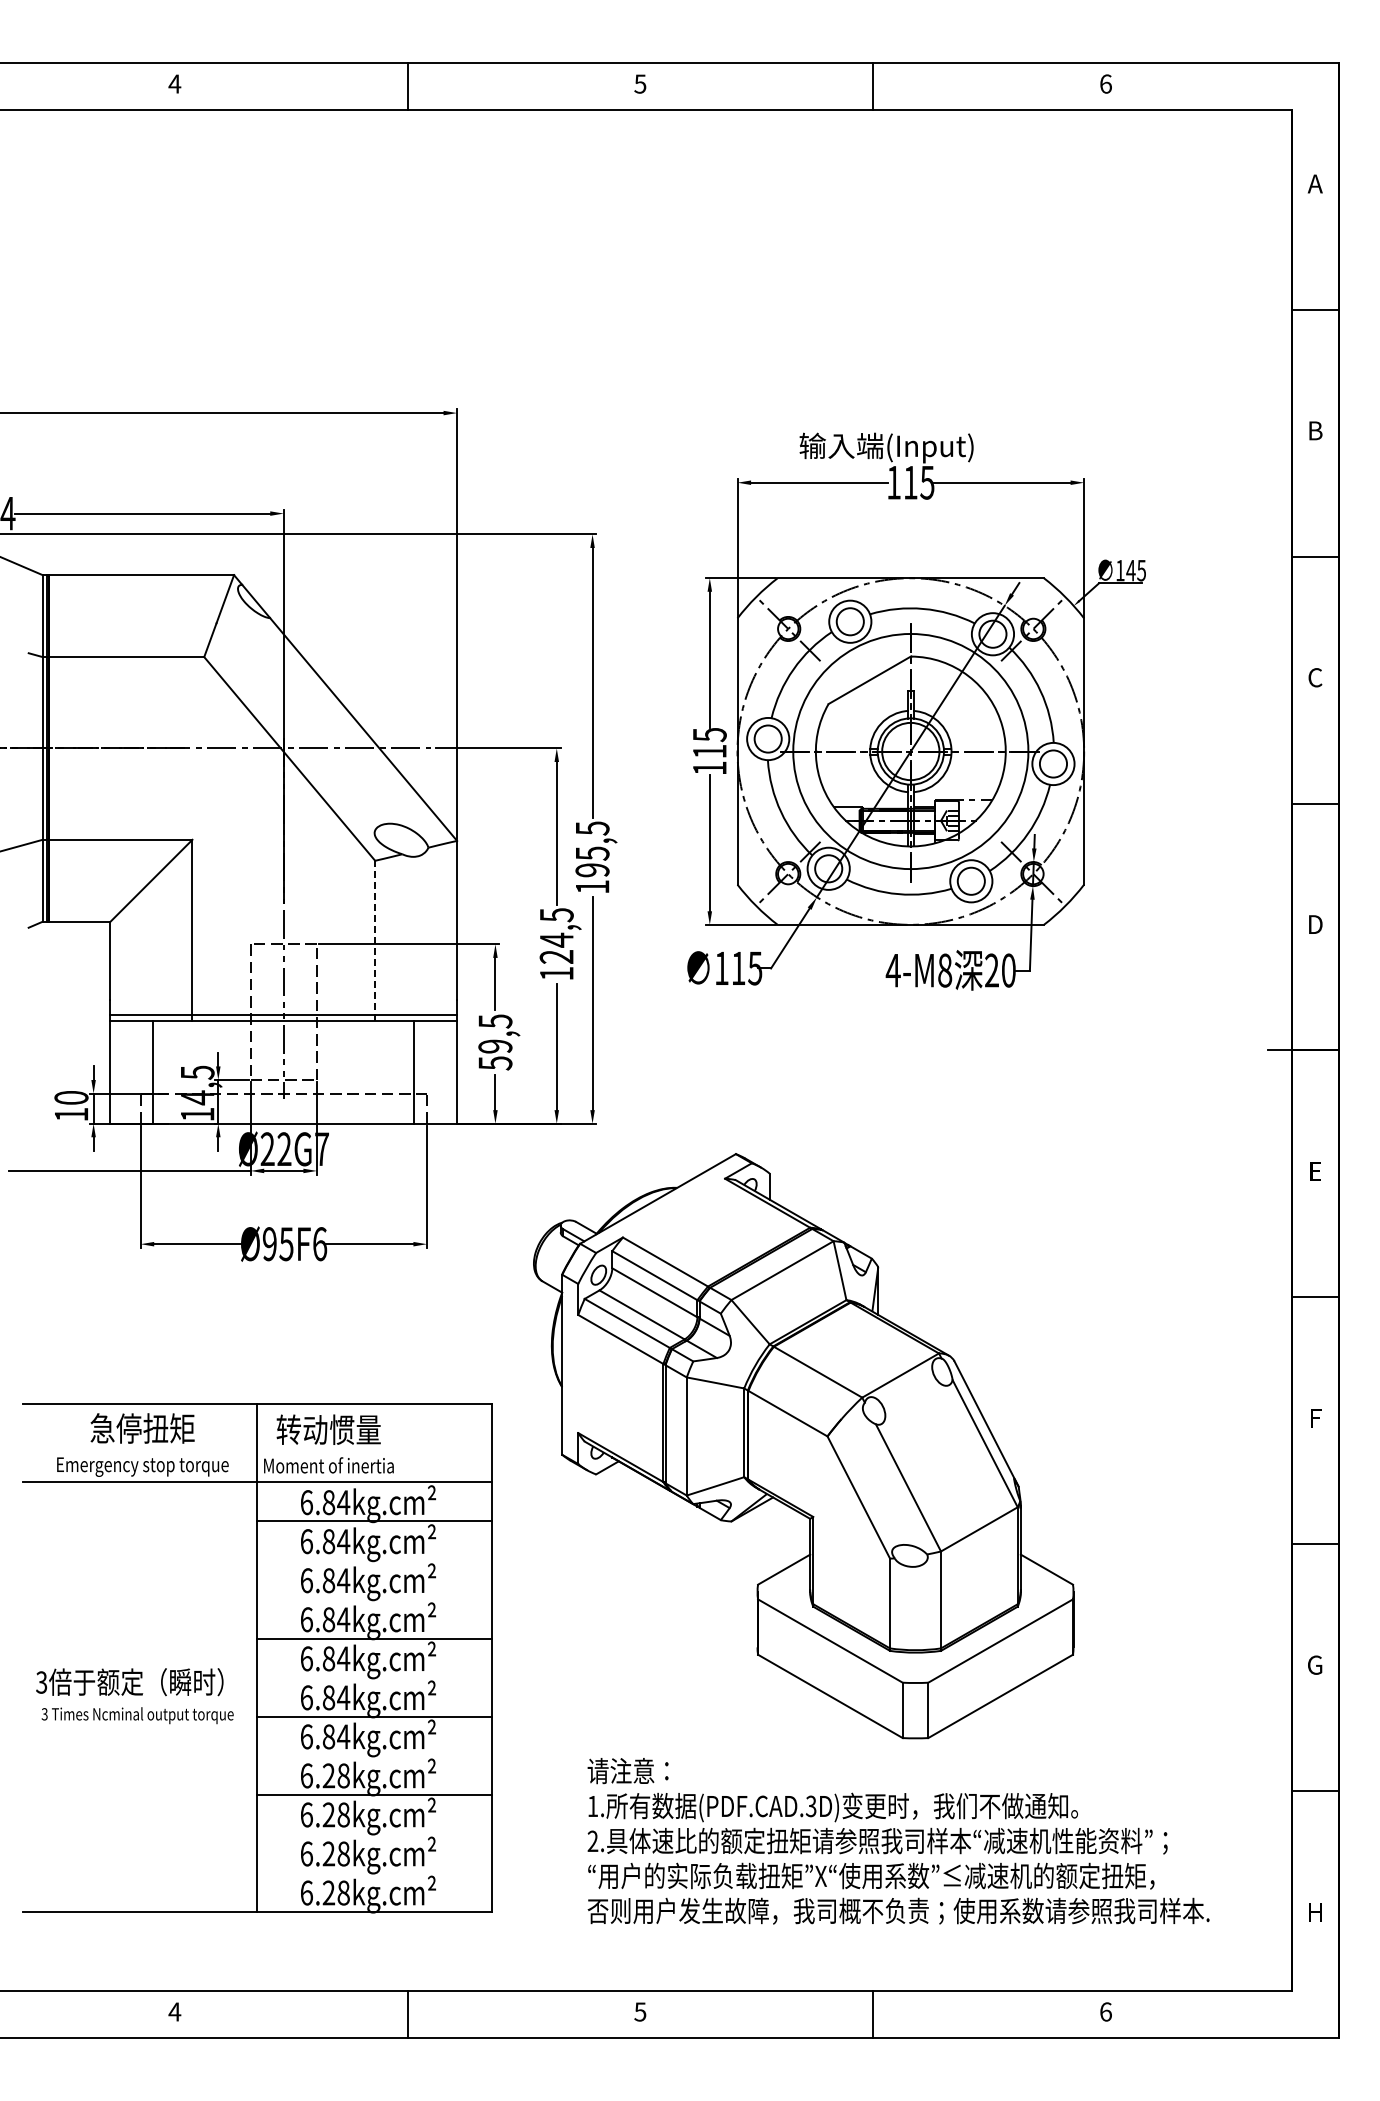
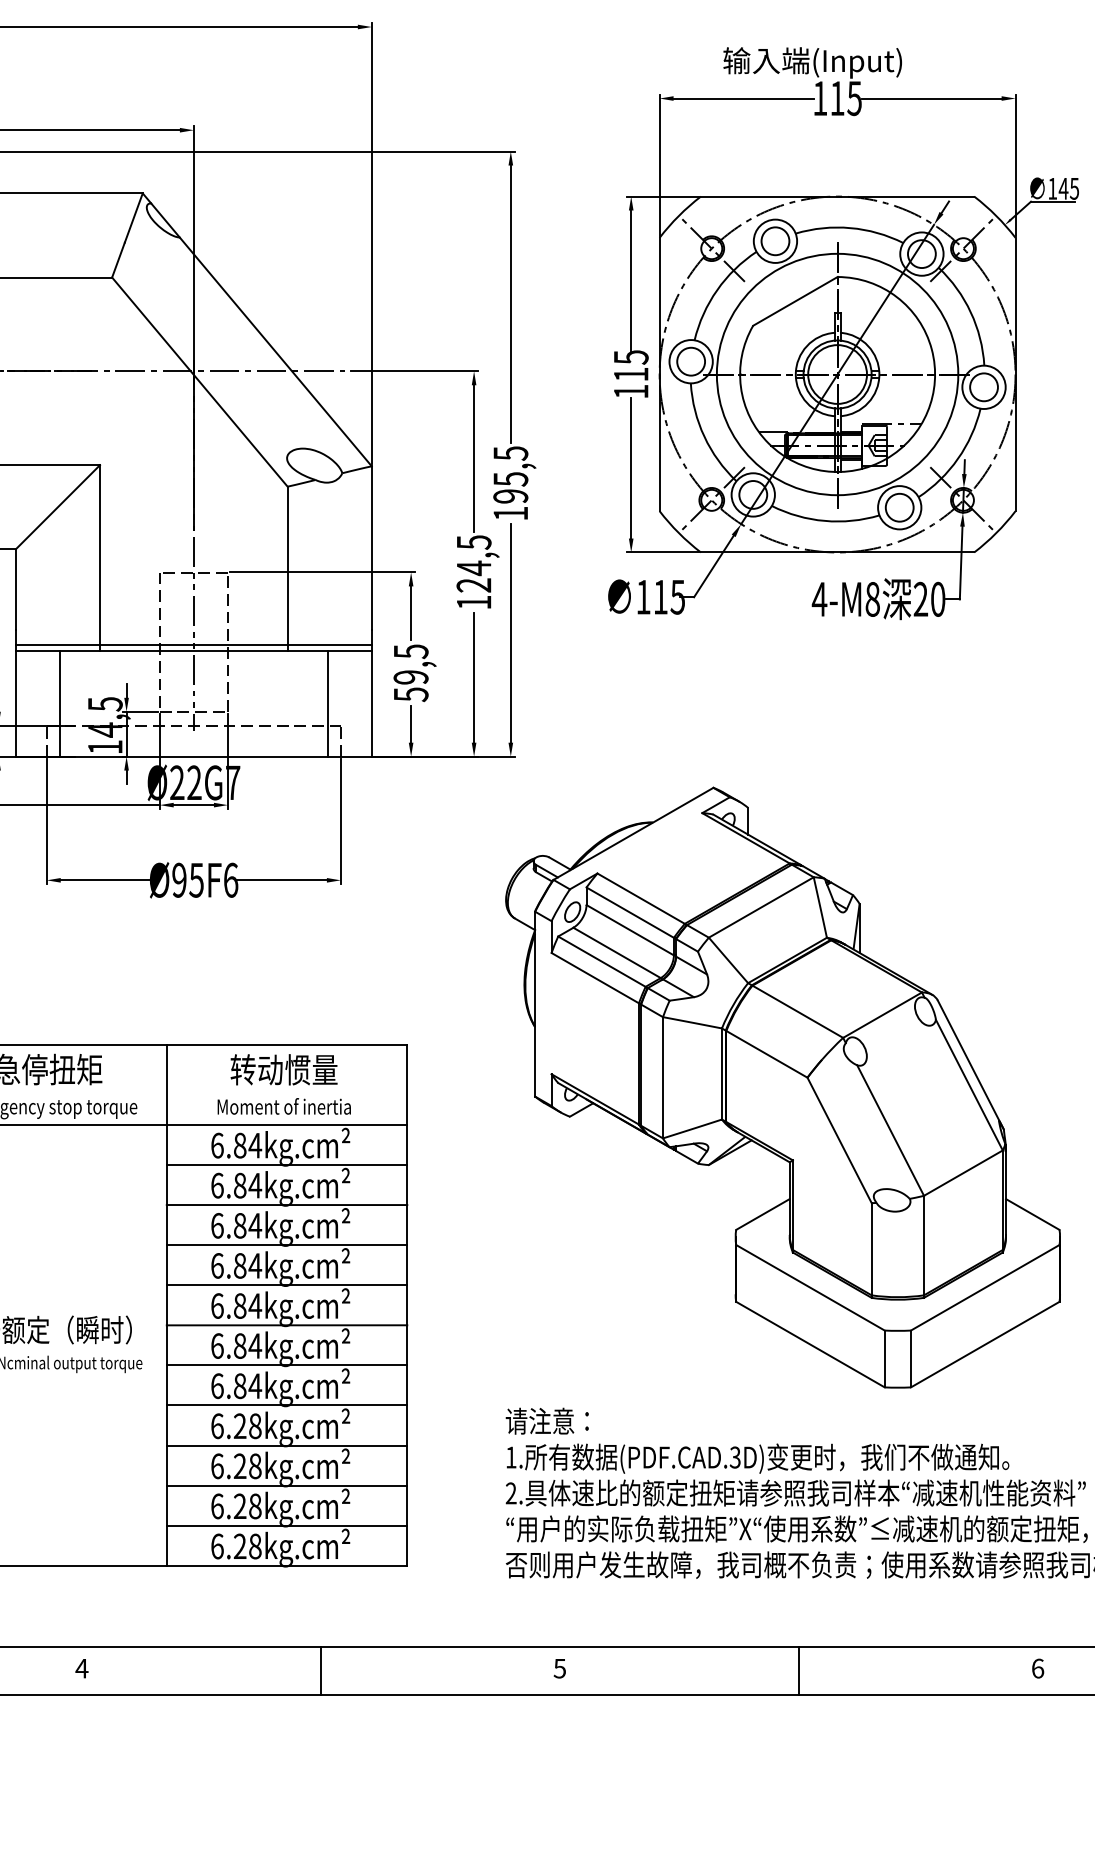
line: (375, 940) -> (287, 568), dashed -> solid
text: (328, 1443) -> (283, 1083), moved
part: (803, 1446) -> (782, 1088), moved
line: (374, 1560) -> (286, 1205), added
line: (374, 1599) -> (286, 1245), added
line: (374, 1677) -> (286, 1325), added
line: (374, 1755) -> (286, 1405), added
line: (374, 1833) -> (286, 1485), added
line: (374, 1872) -> (286, 1525), added

